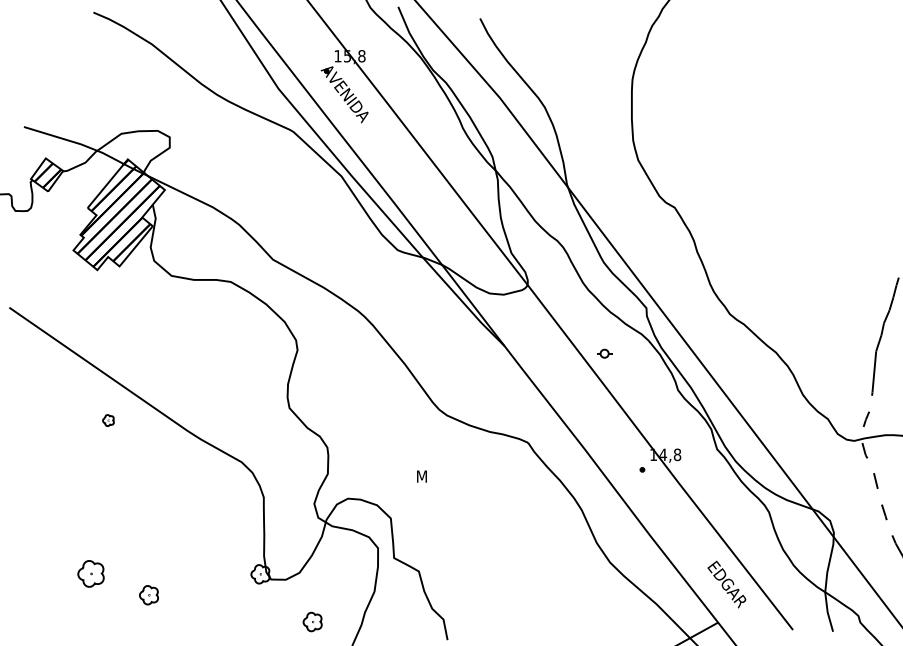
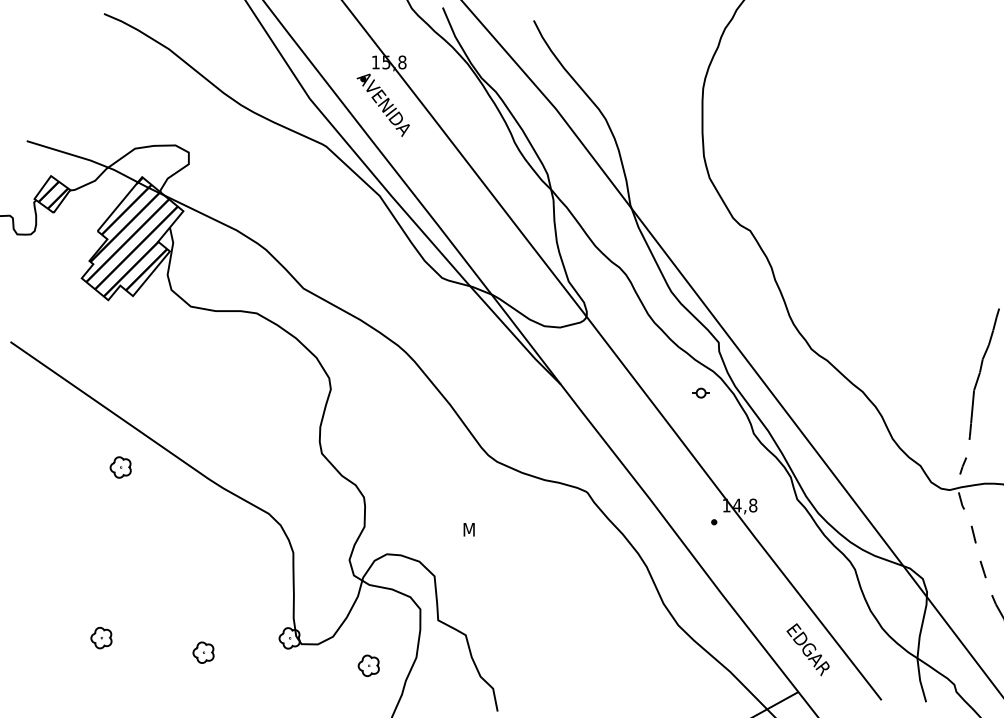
part: (604, 353) -> (700, 392), moved
part: (108, 420) -> (120, 467), size x1.67
part: (91, 574) -> (101, 638), size x0.71
part: (148, 595) -> (202, 653), moved
part: (312, 621) -> (368, 665), moved

